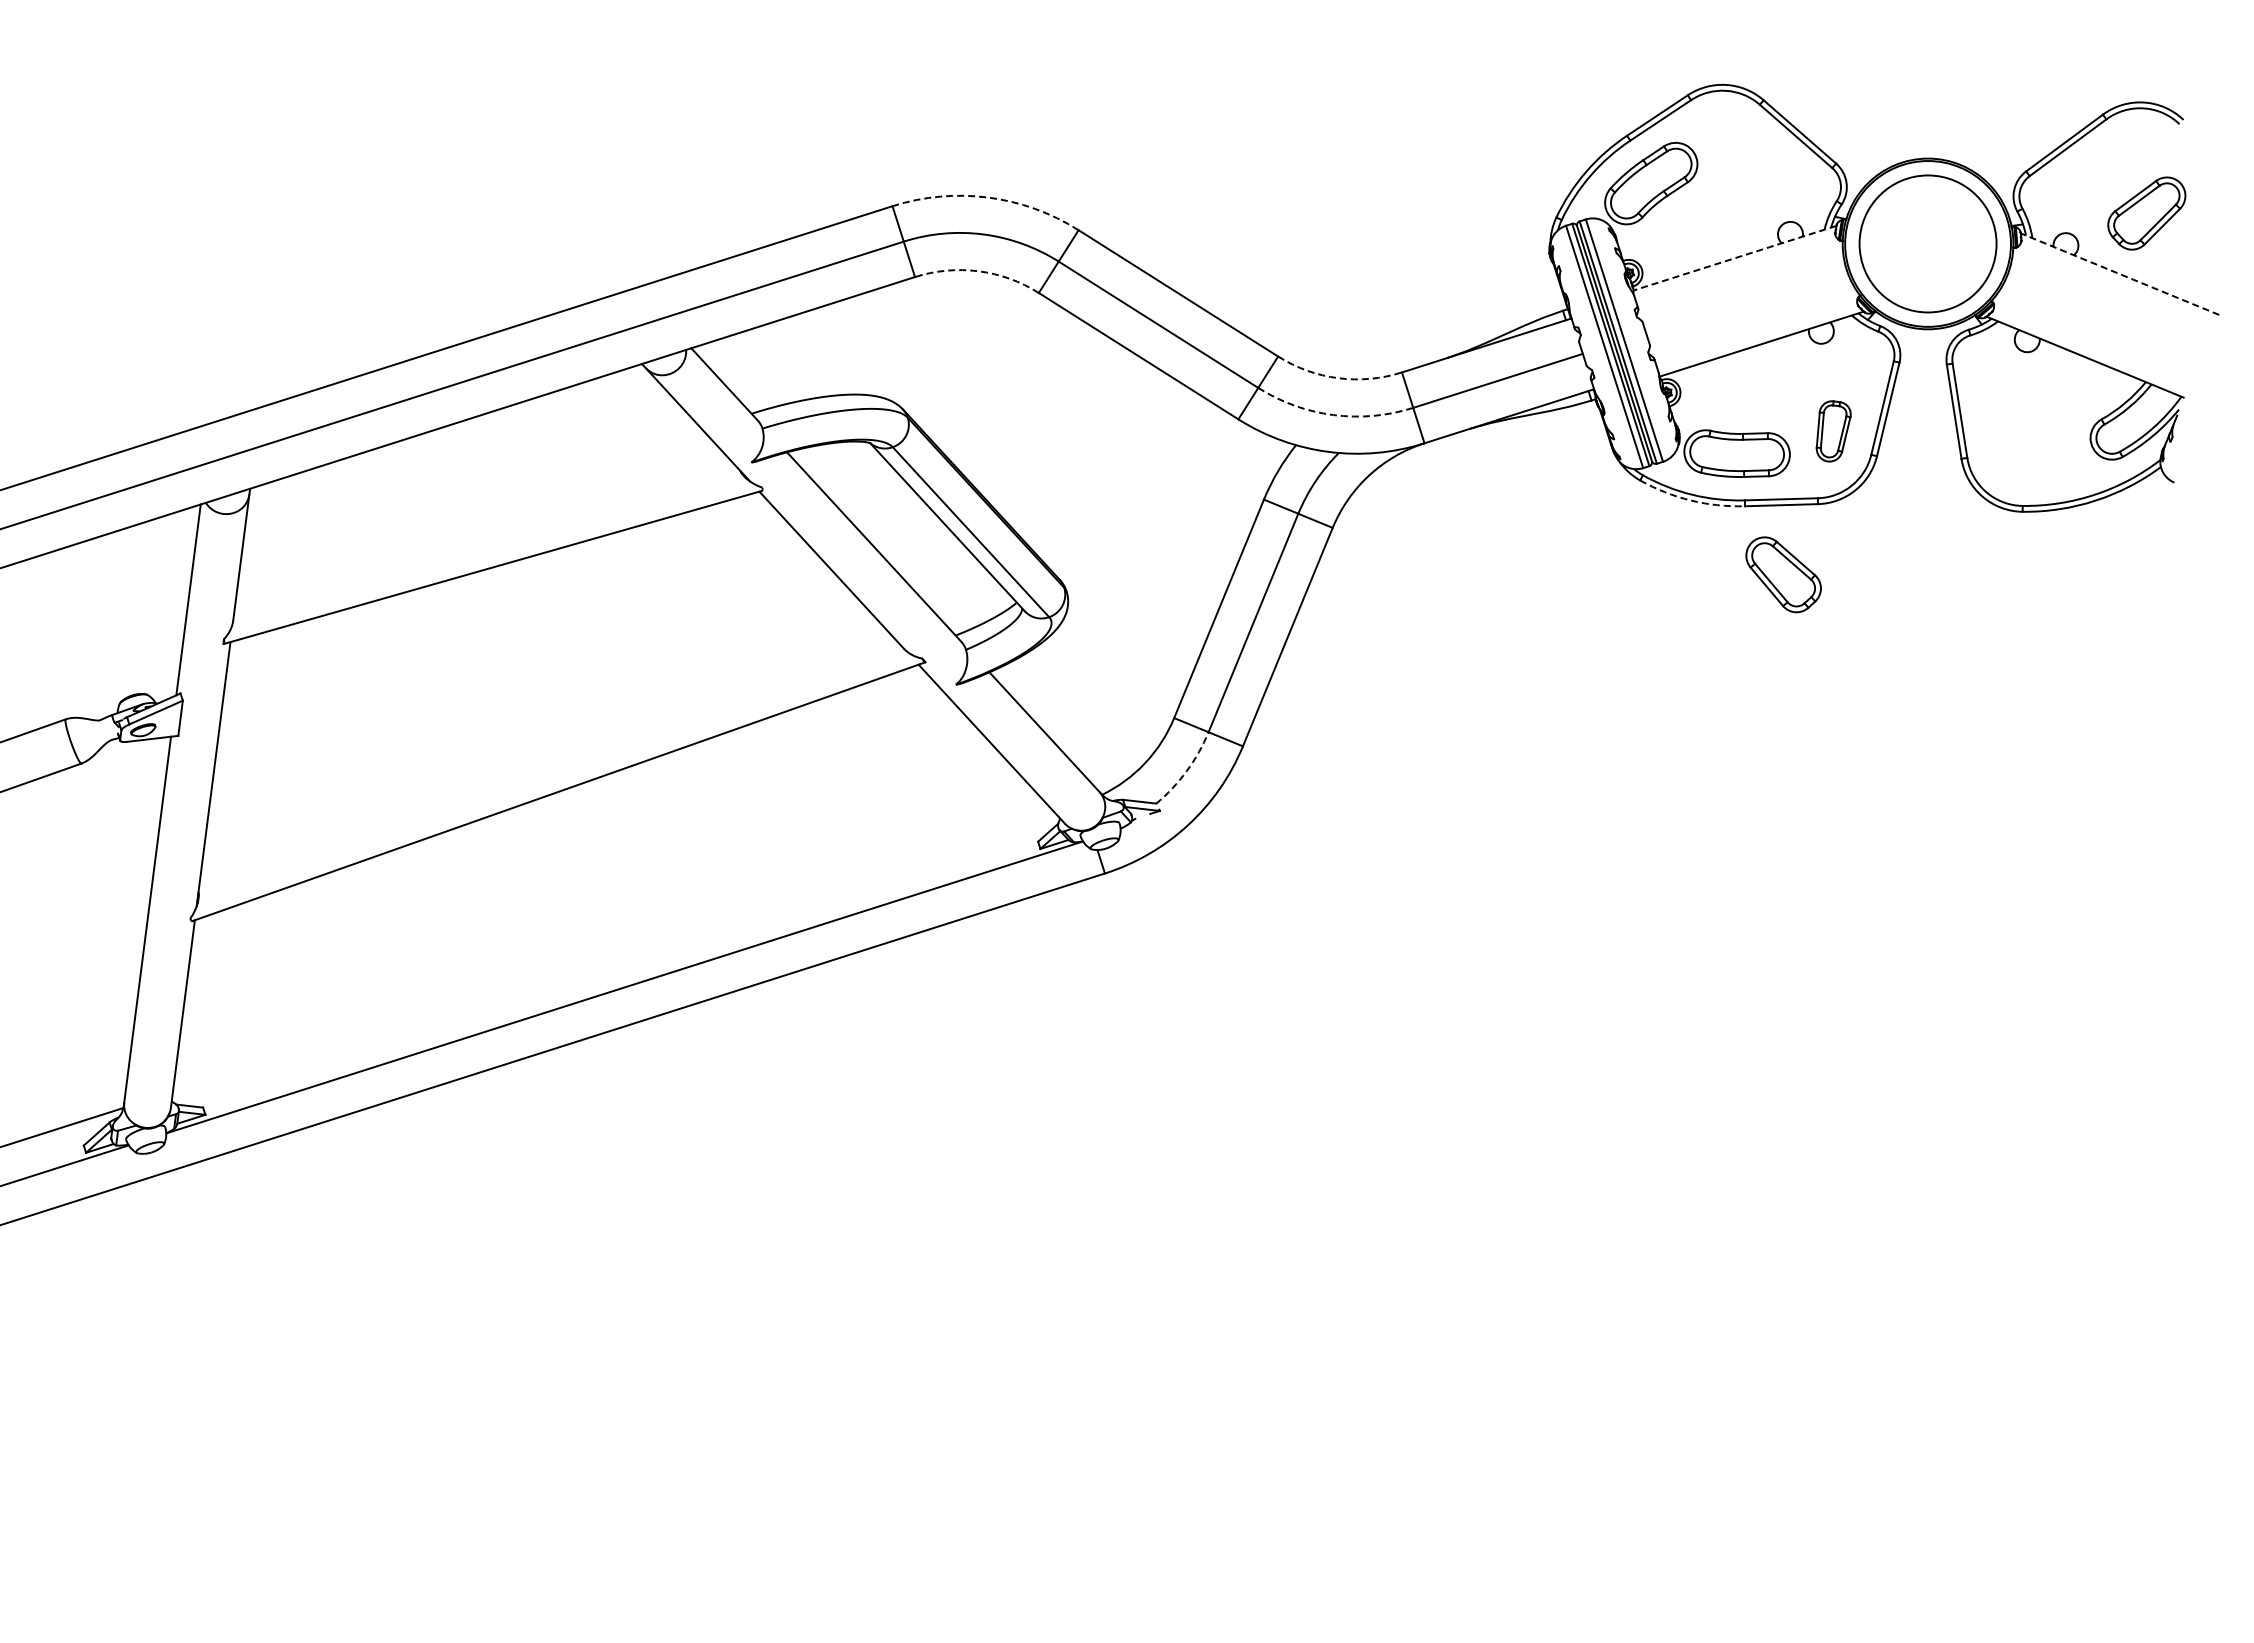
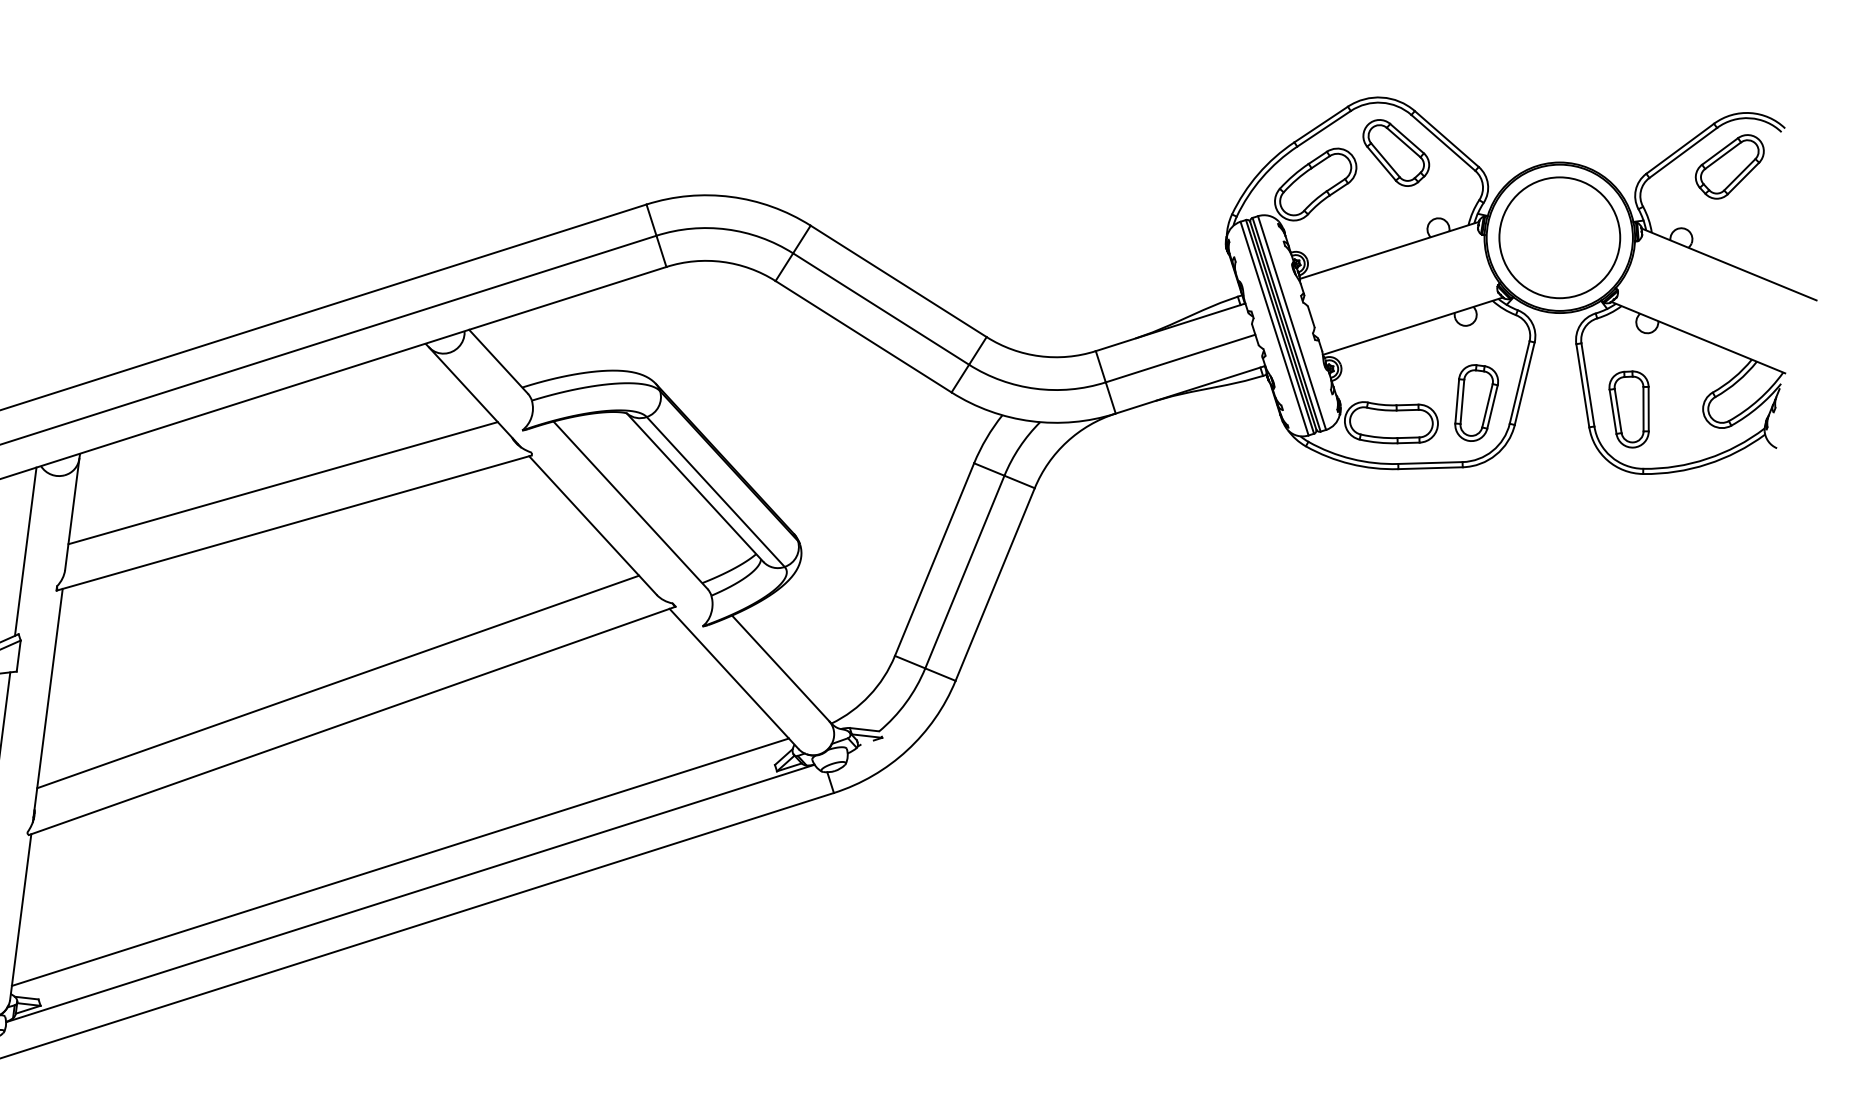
arc: (988, 197) -> (731, 196), dashed -> solid
part: (2146, 213) -> (1729, 166), moved
line: (1734, 258) -> (1389, 250), dashed -> solid
arc: (978, 271) -> (722, 262), dashed -> solid
line: (2119, 274) -> (1728, 264), dashed -> solid
arc: (1338, 378) -> (1039, 356), dashed -> solid
arc: (1333, 415) -> (1035, 389), dashed -> solid
part: (1833, 431) -> (1476, 403), size x1.43
part: (2006, 438) -> (1628, 409), added
arc: (1690, 500) -> (1350, 464), dashed -> solid
line: (479, 521) -> (282, 482), added
part: (1783, 574) -> (1396, 152), moved
line: (542, 747) -> (337, 681), added
arc: (1186, 771) -> (905, 703), dashed -> solid
line: (612, 951) -> (399, 861), added

